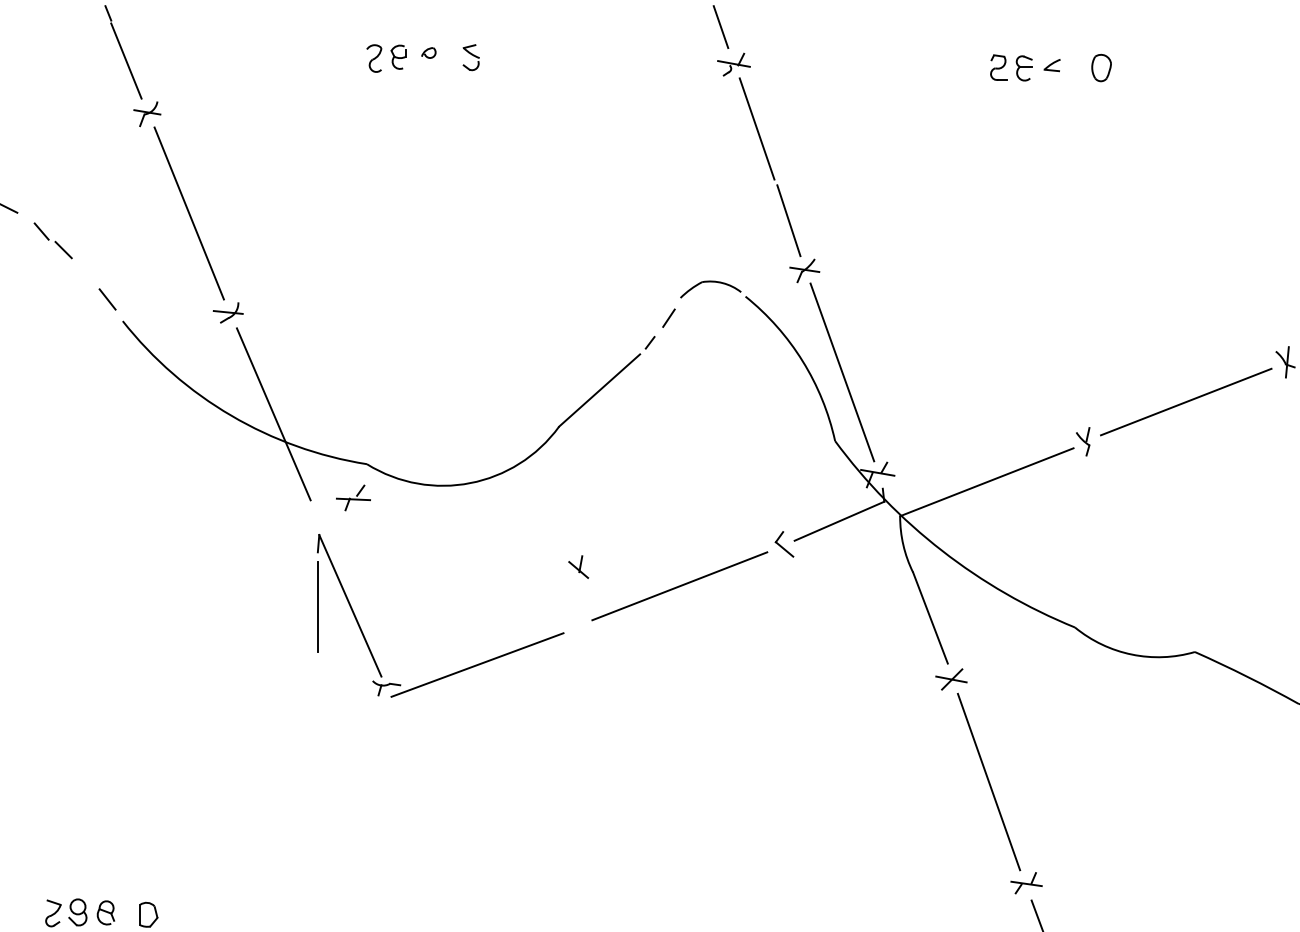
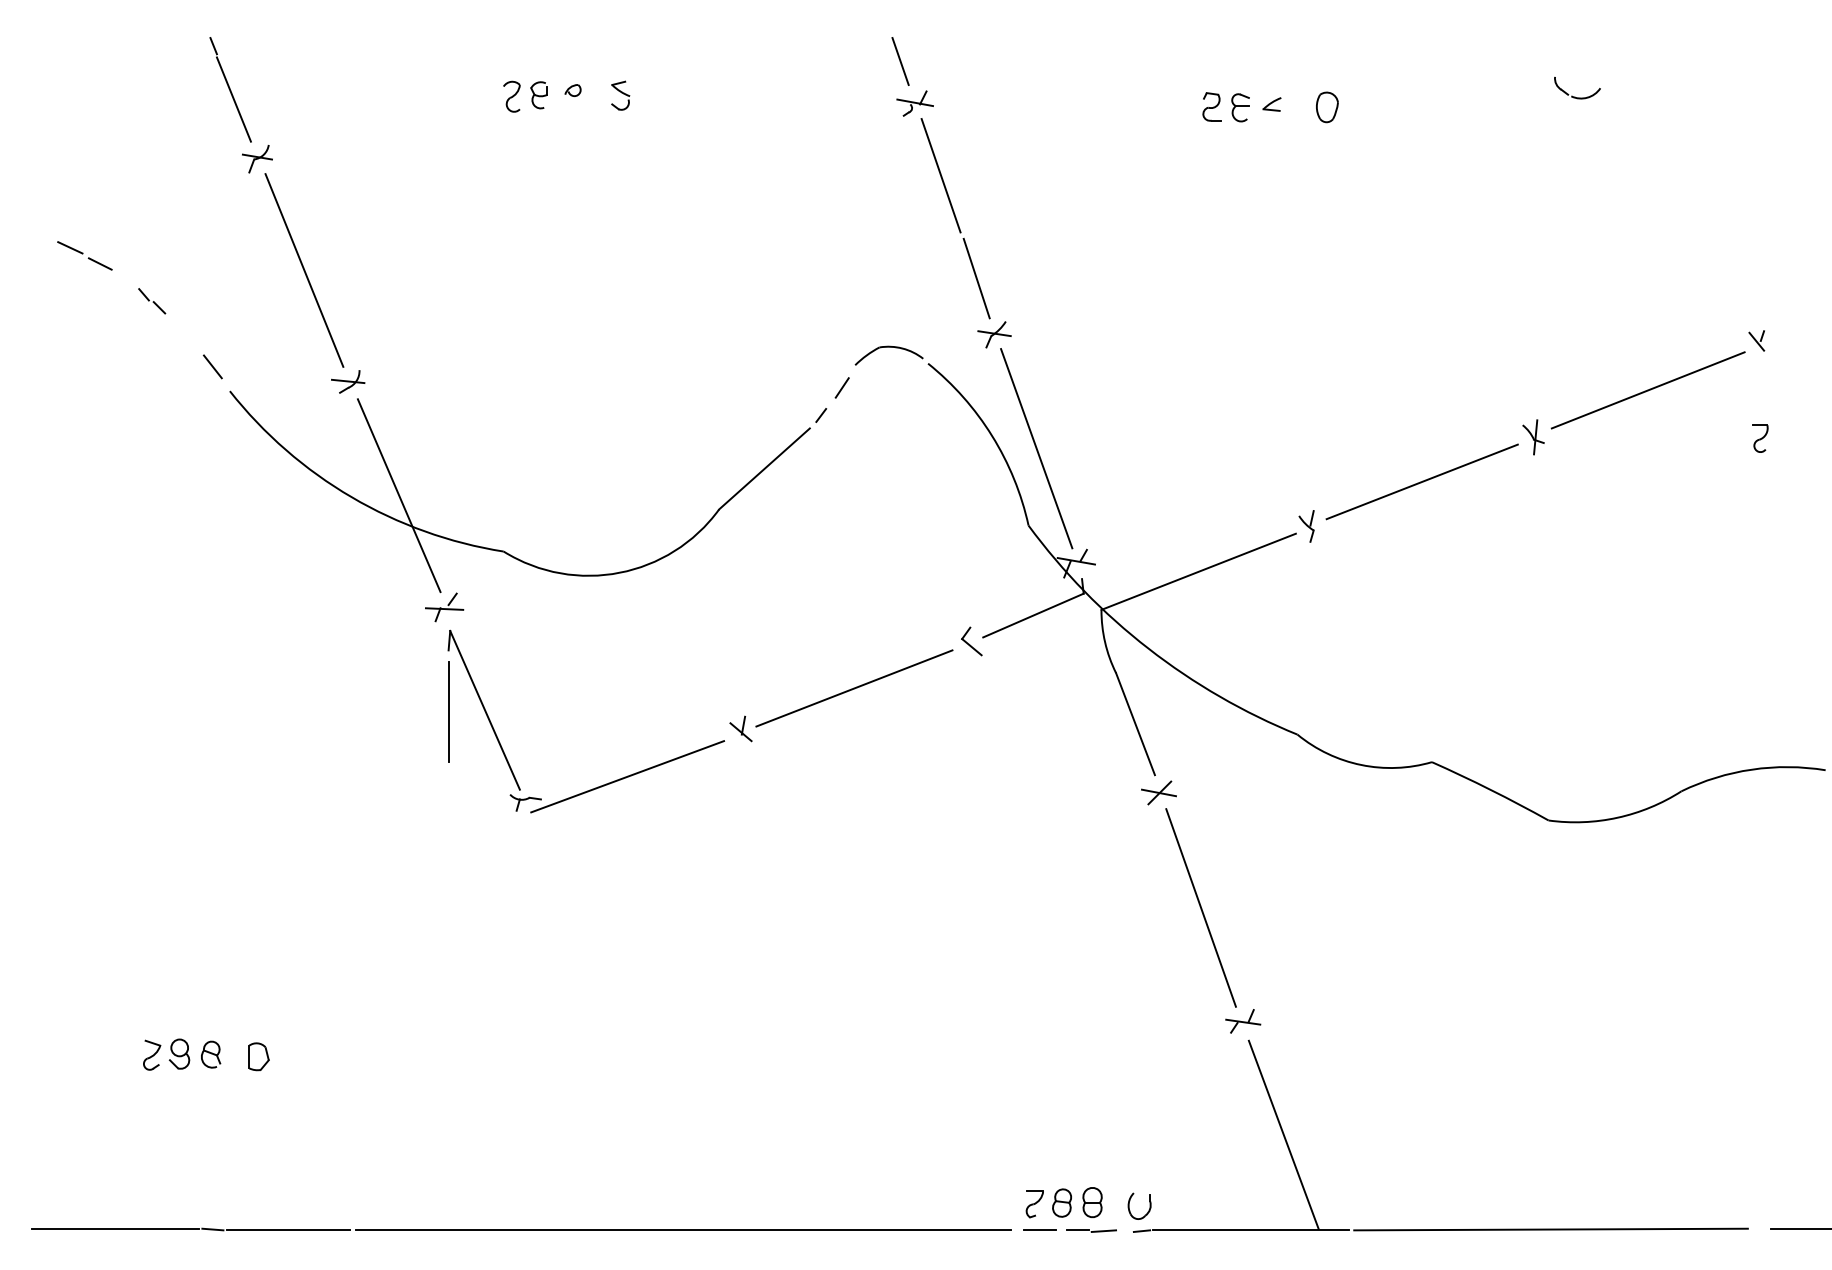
part: (53, 241) -> (152, 301), size x0.62
part: (353, 498) -> (444, 607), moved
part: (578, 566) -> (740, 728), moved

